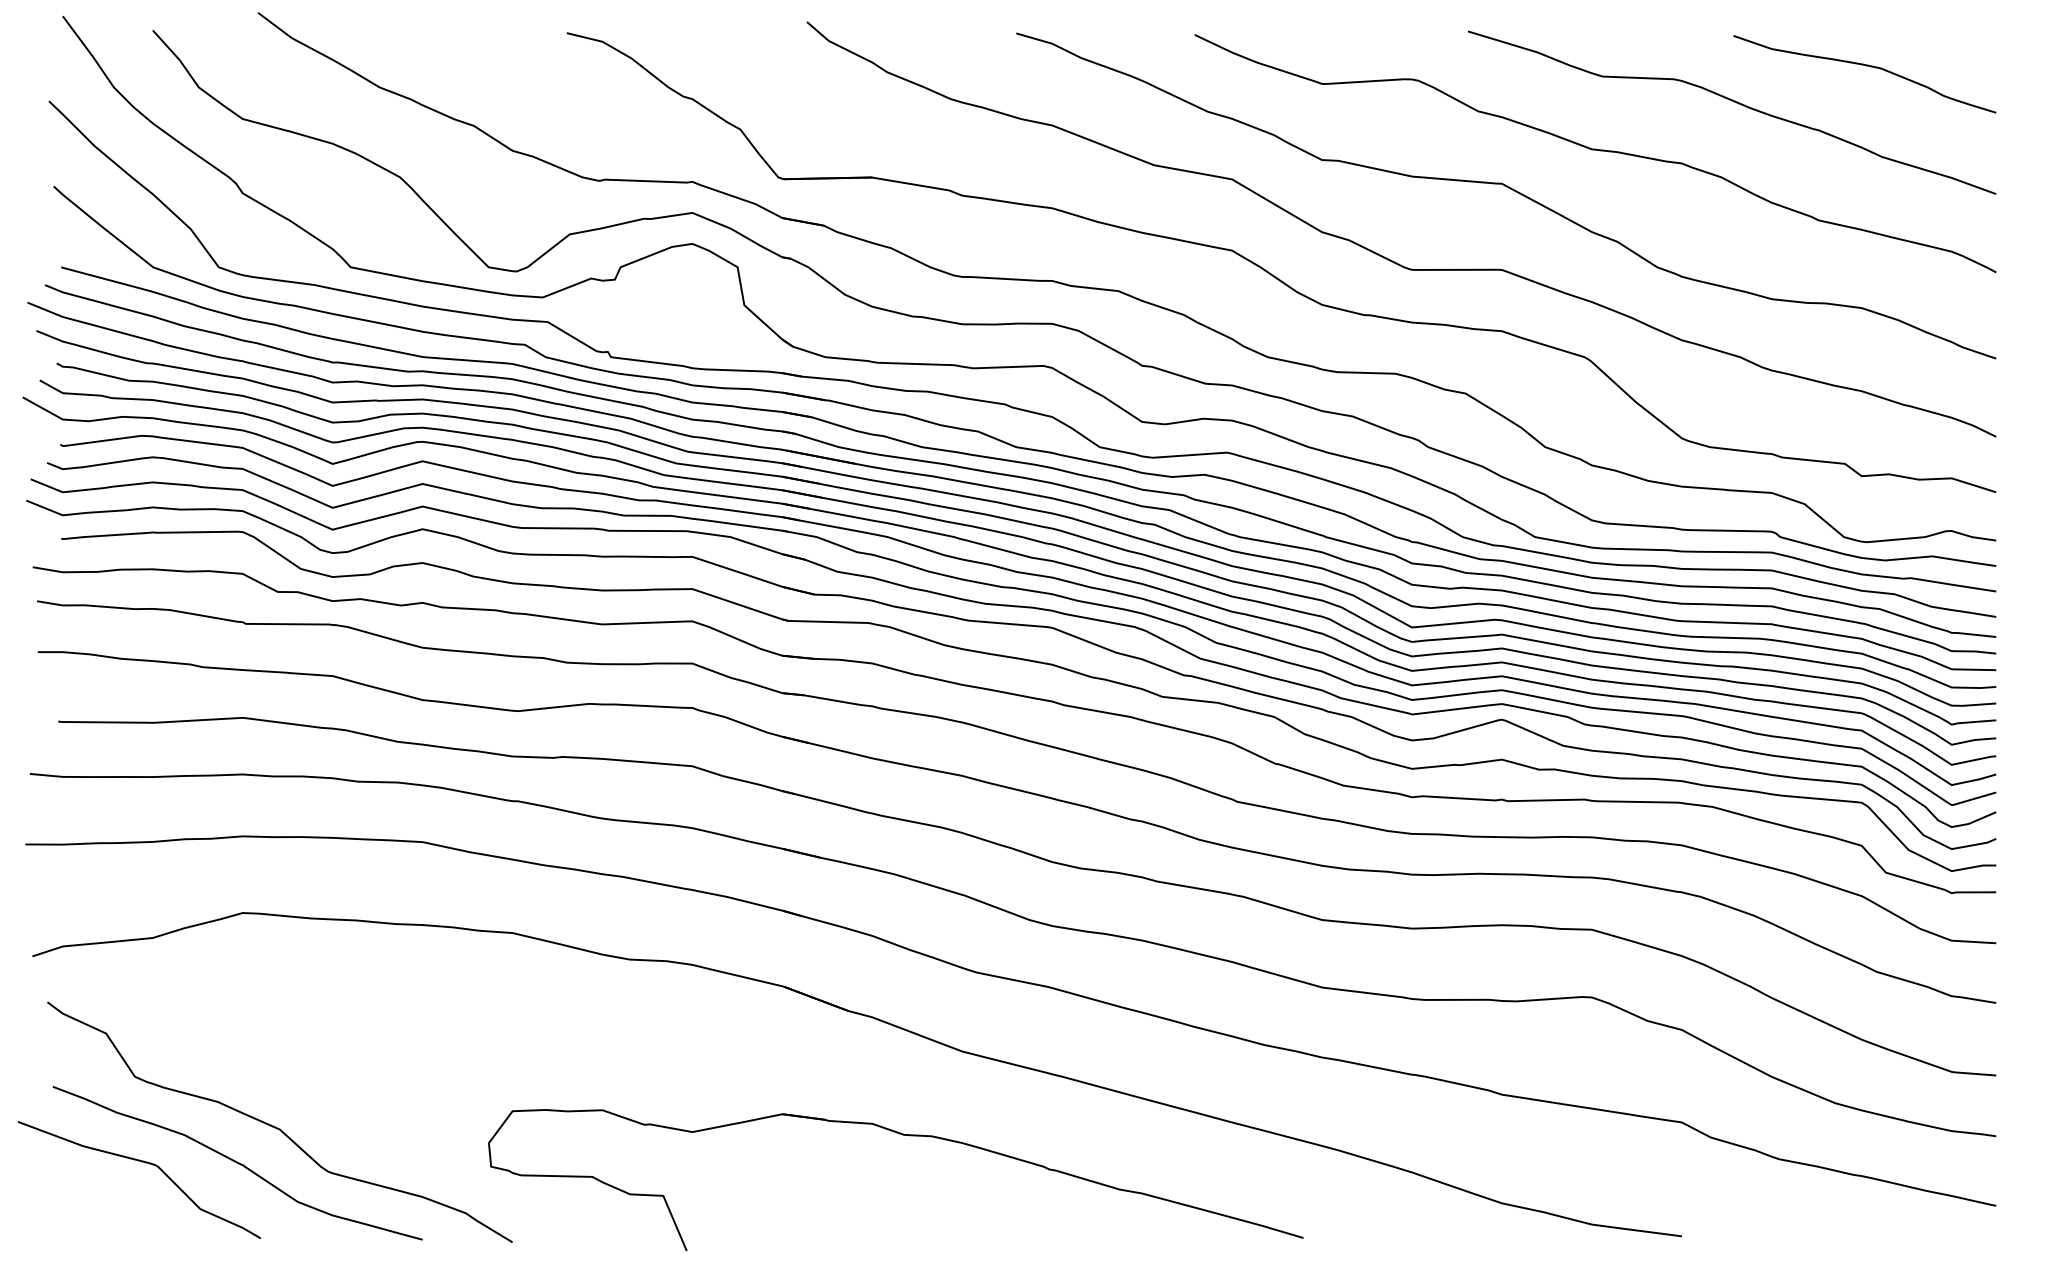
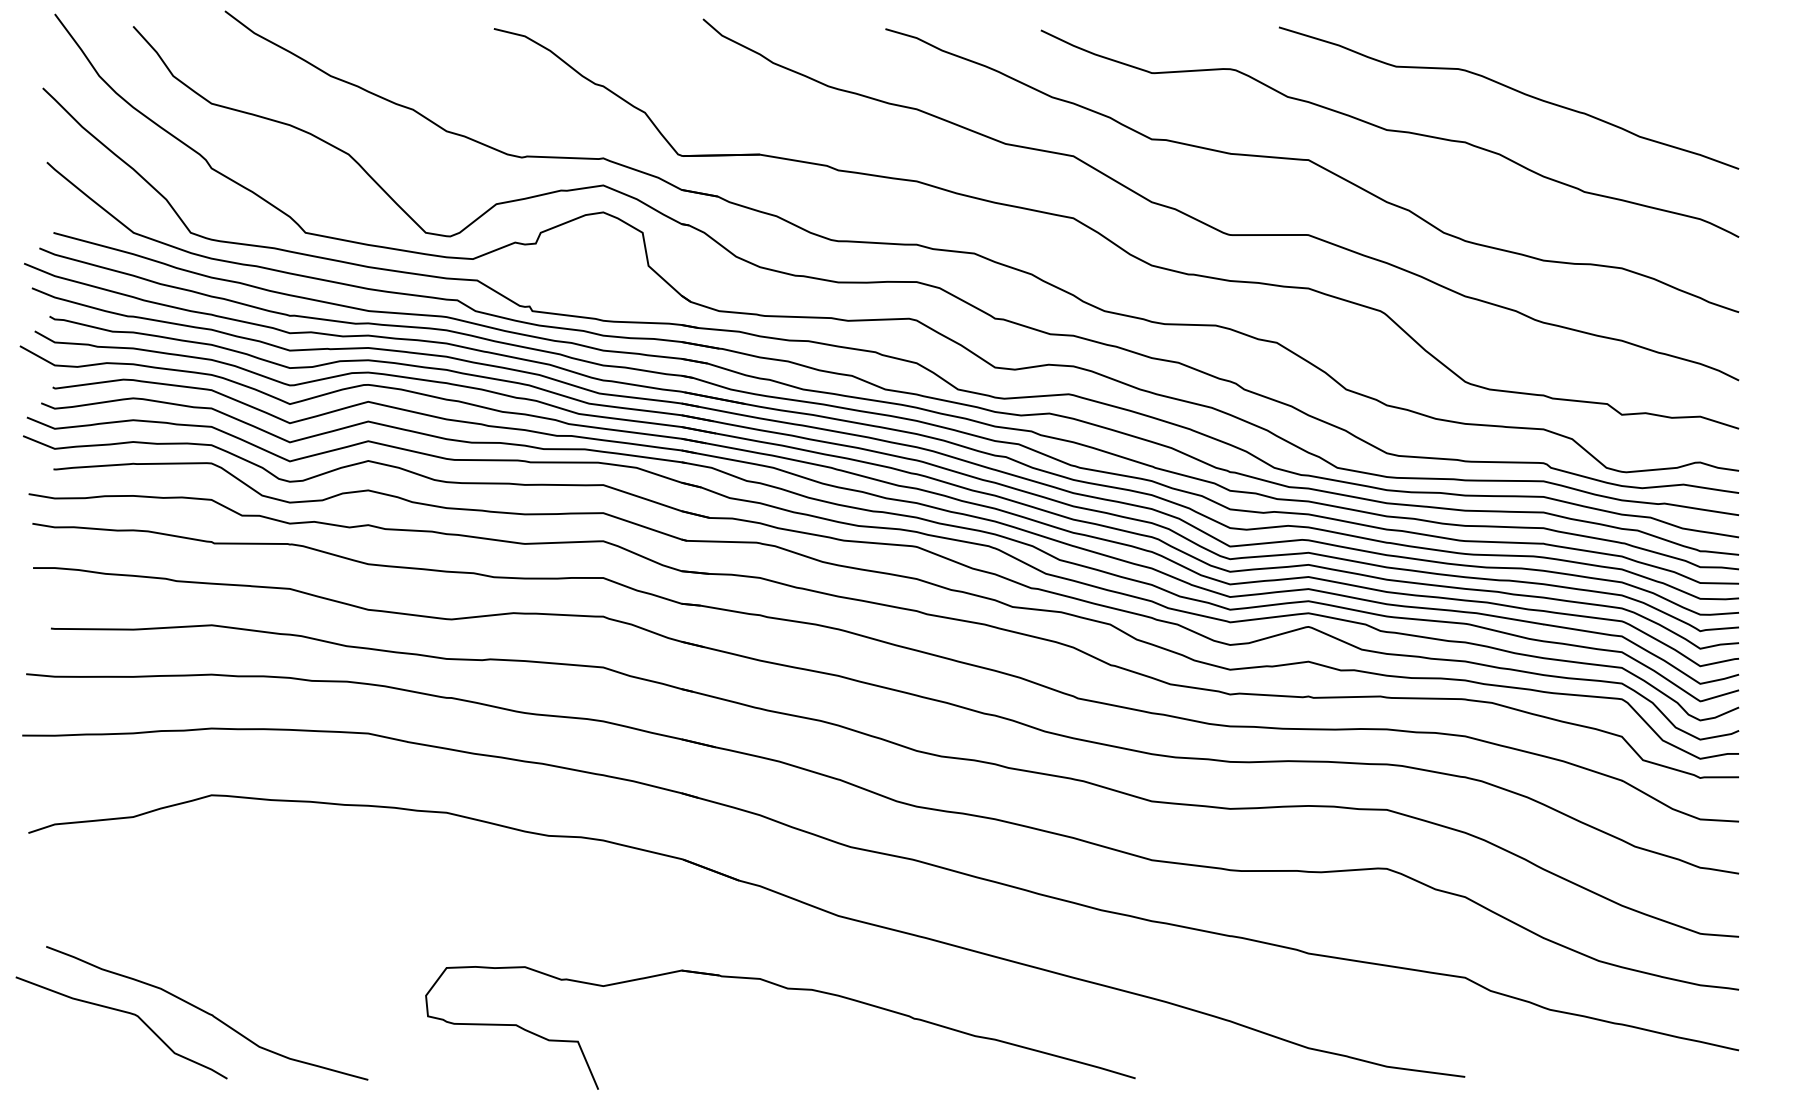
curve: (1866, 66) -> (1626, 57), removed
curve: (277, 1127) -> (241, 982), removed

